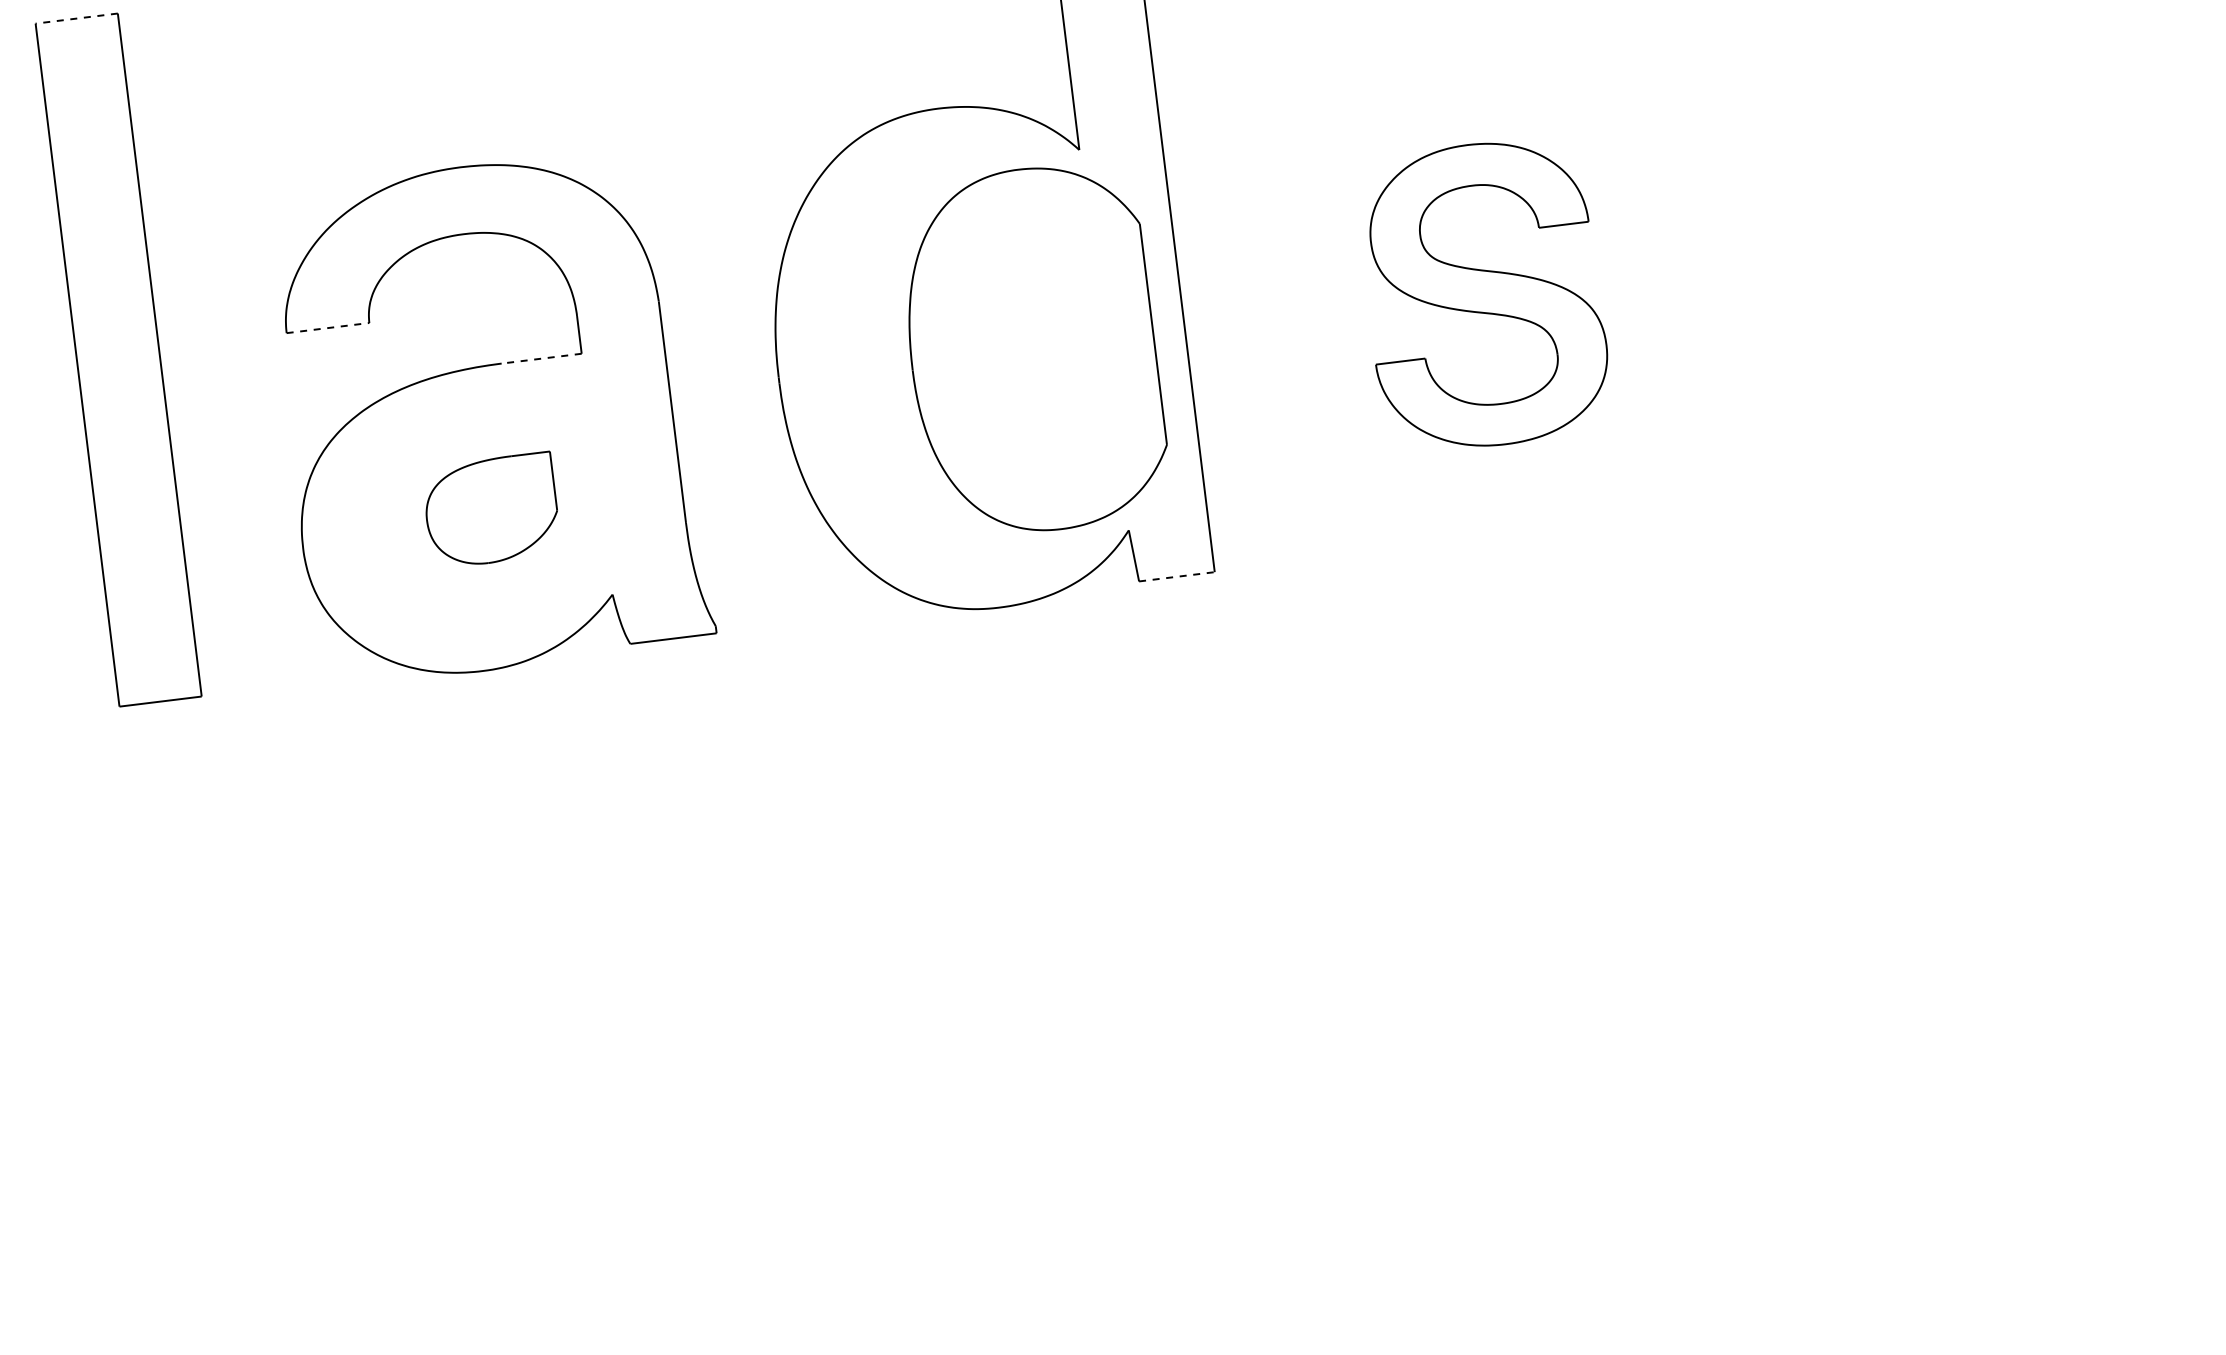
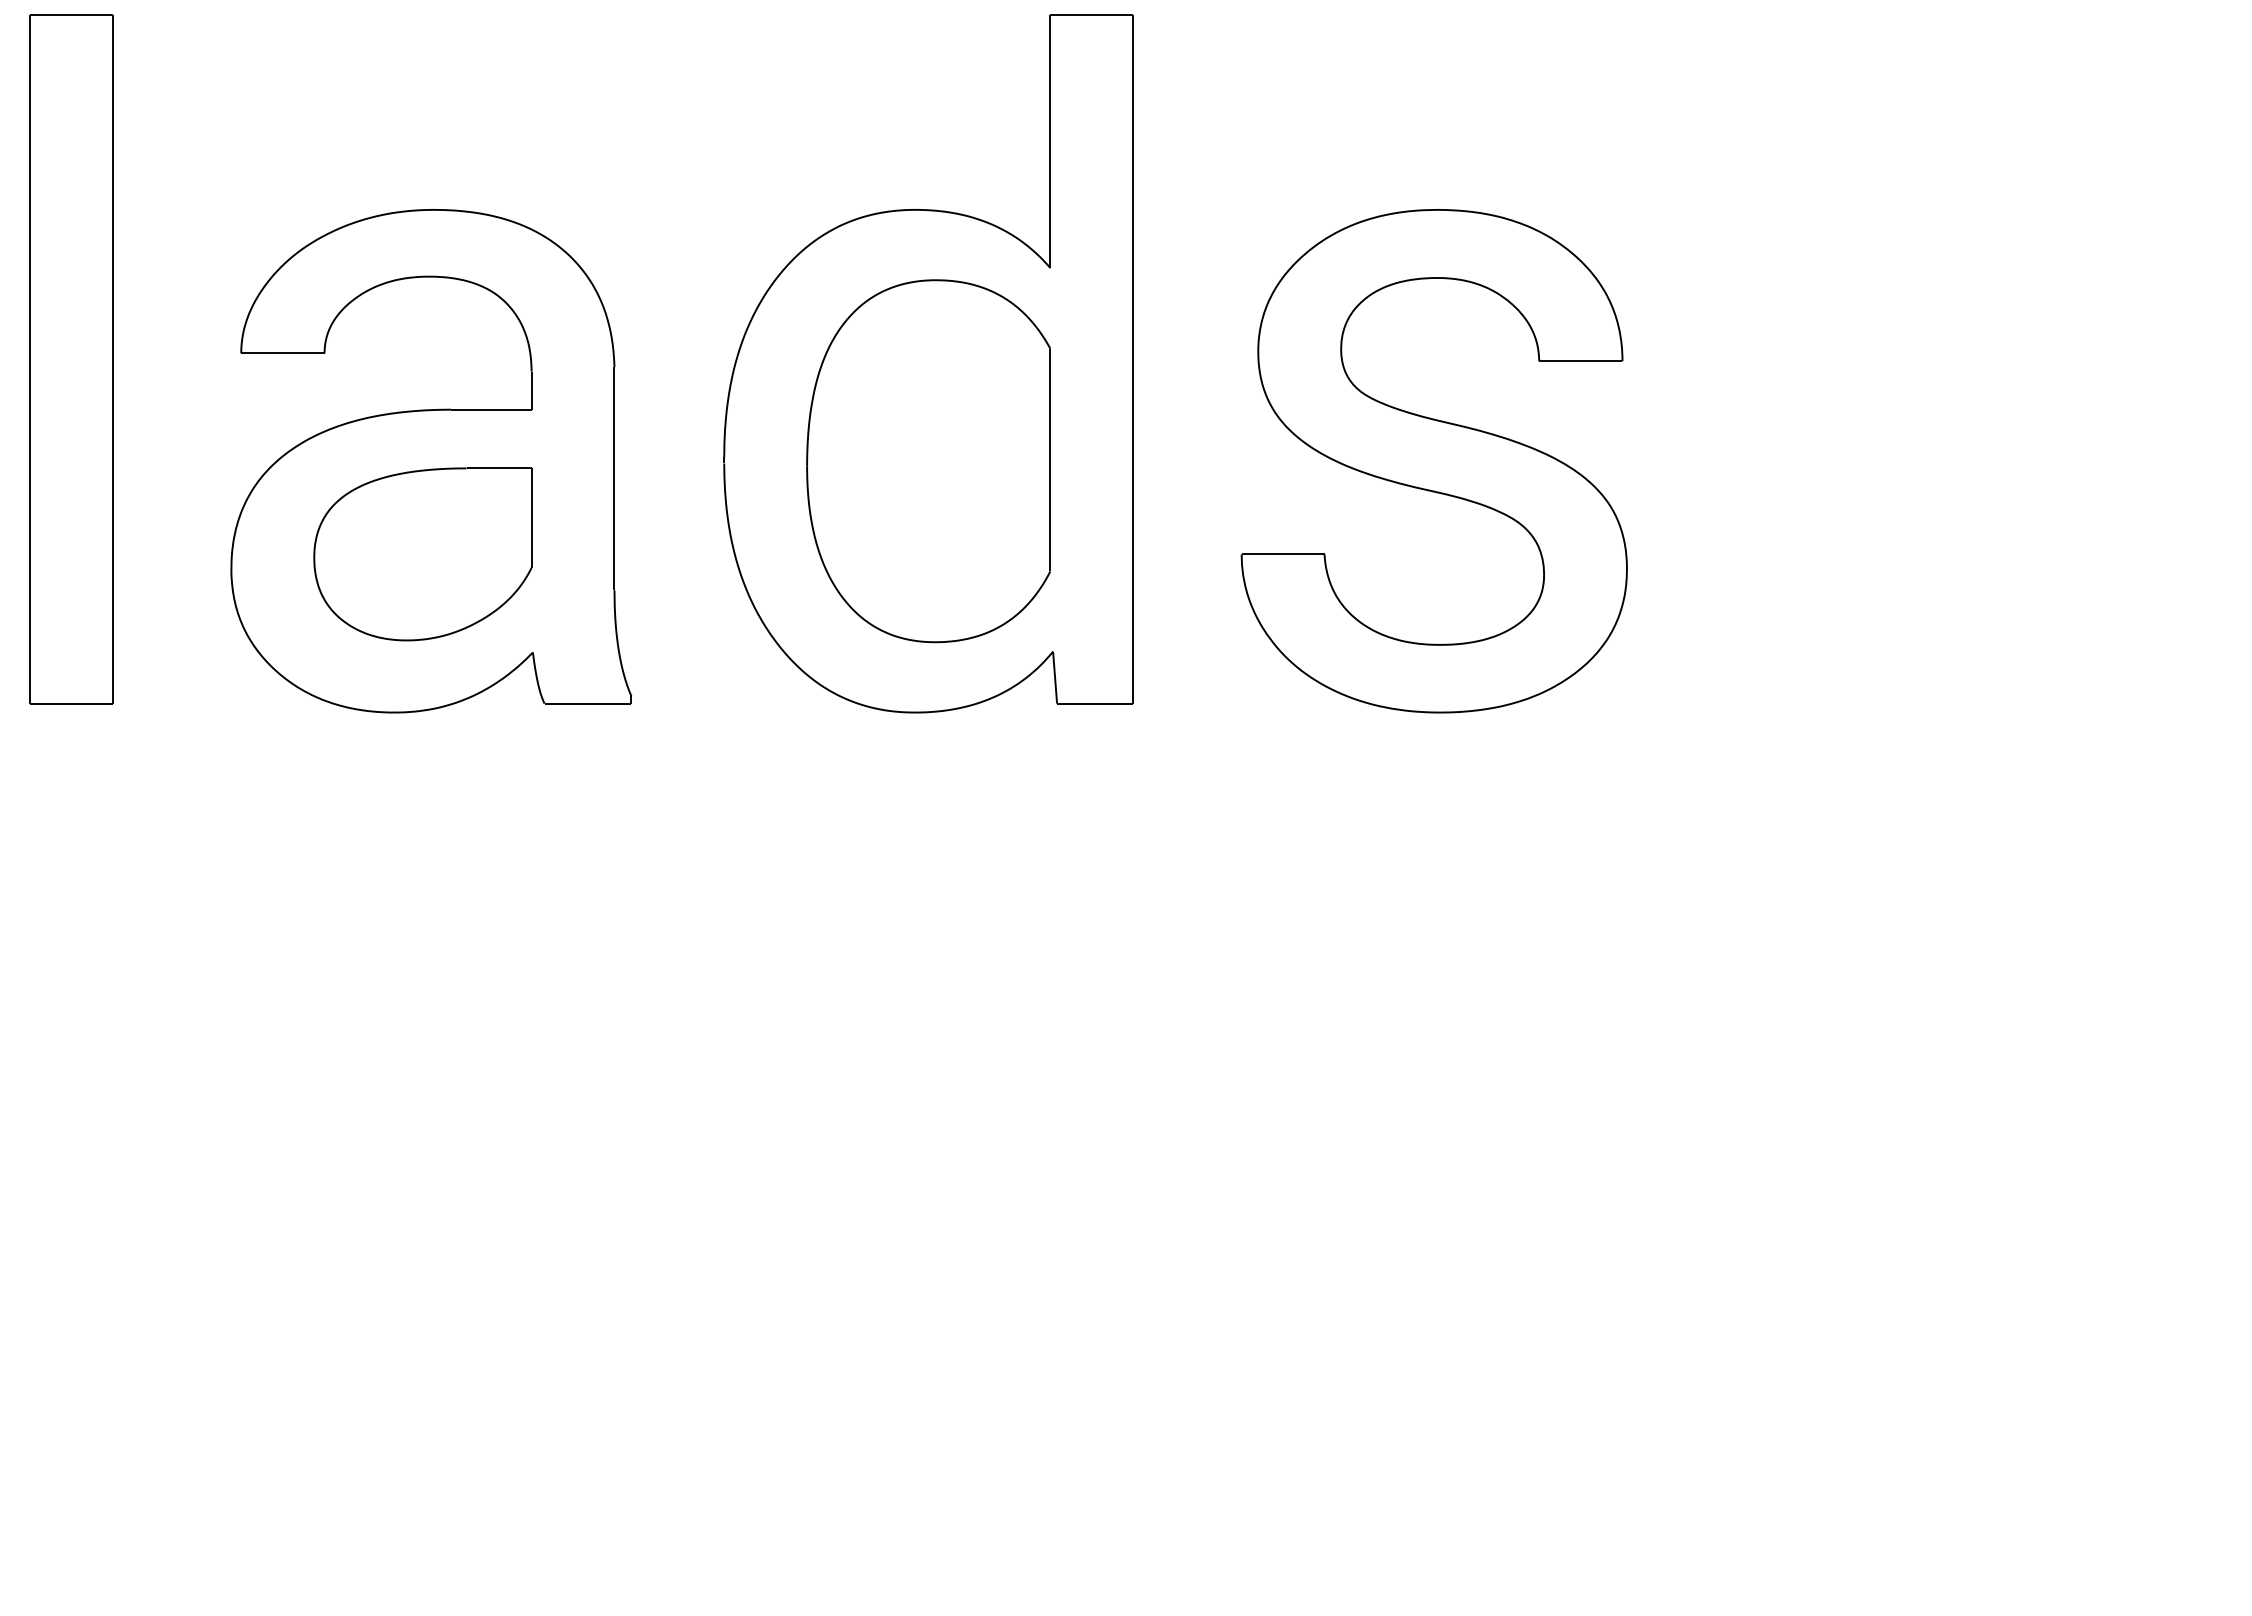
line: (76, 18) -> (70, 15), dashed -> solid
part: (1483, 295) -> (1433, 461), size x1.67
line: (327, 328) -> (282, 353), dashed -> solid
part: (1032, 350) -> (928, 461), moved
line: (540, 358) -> (490, 409), dashed -> solid
part: (491, 510) -> (422, 554), size x1.67
line: (1177, 576) -> (1095, 703), dashed -> solid

